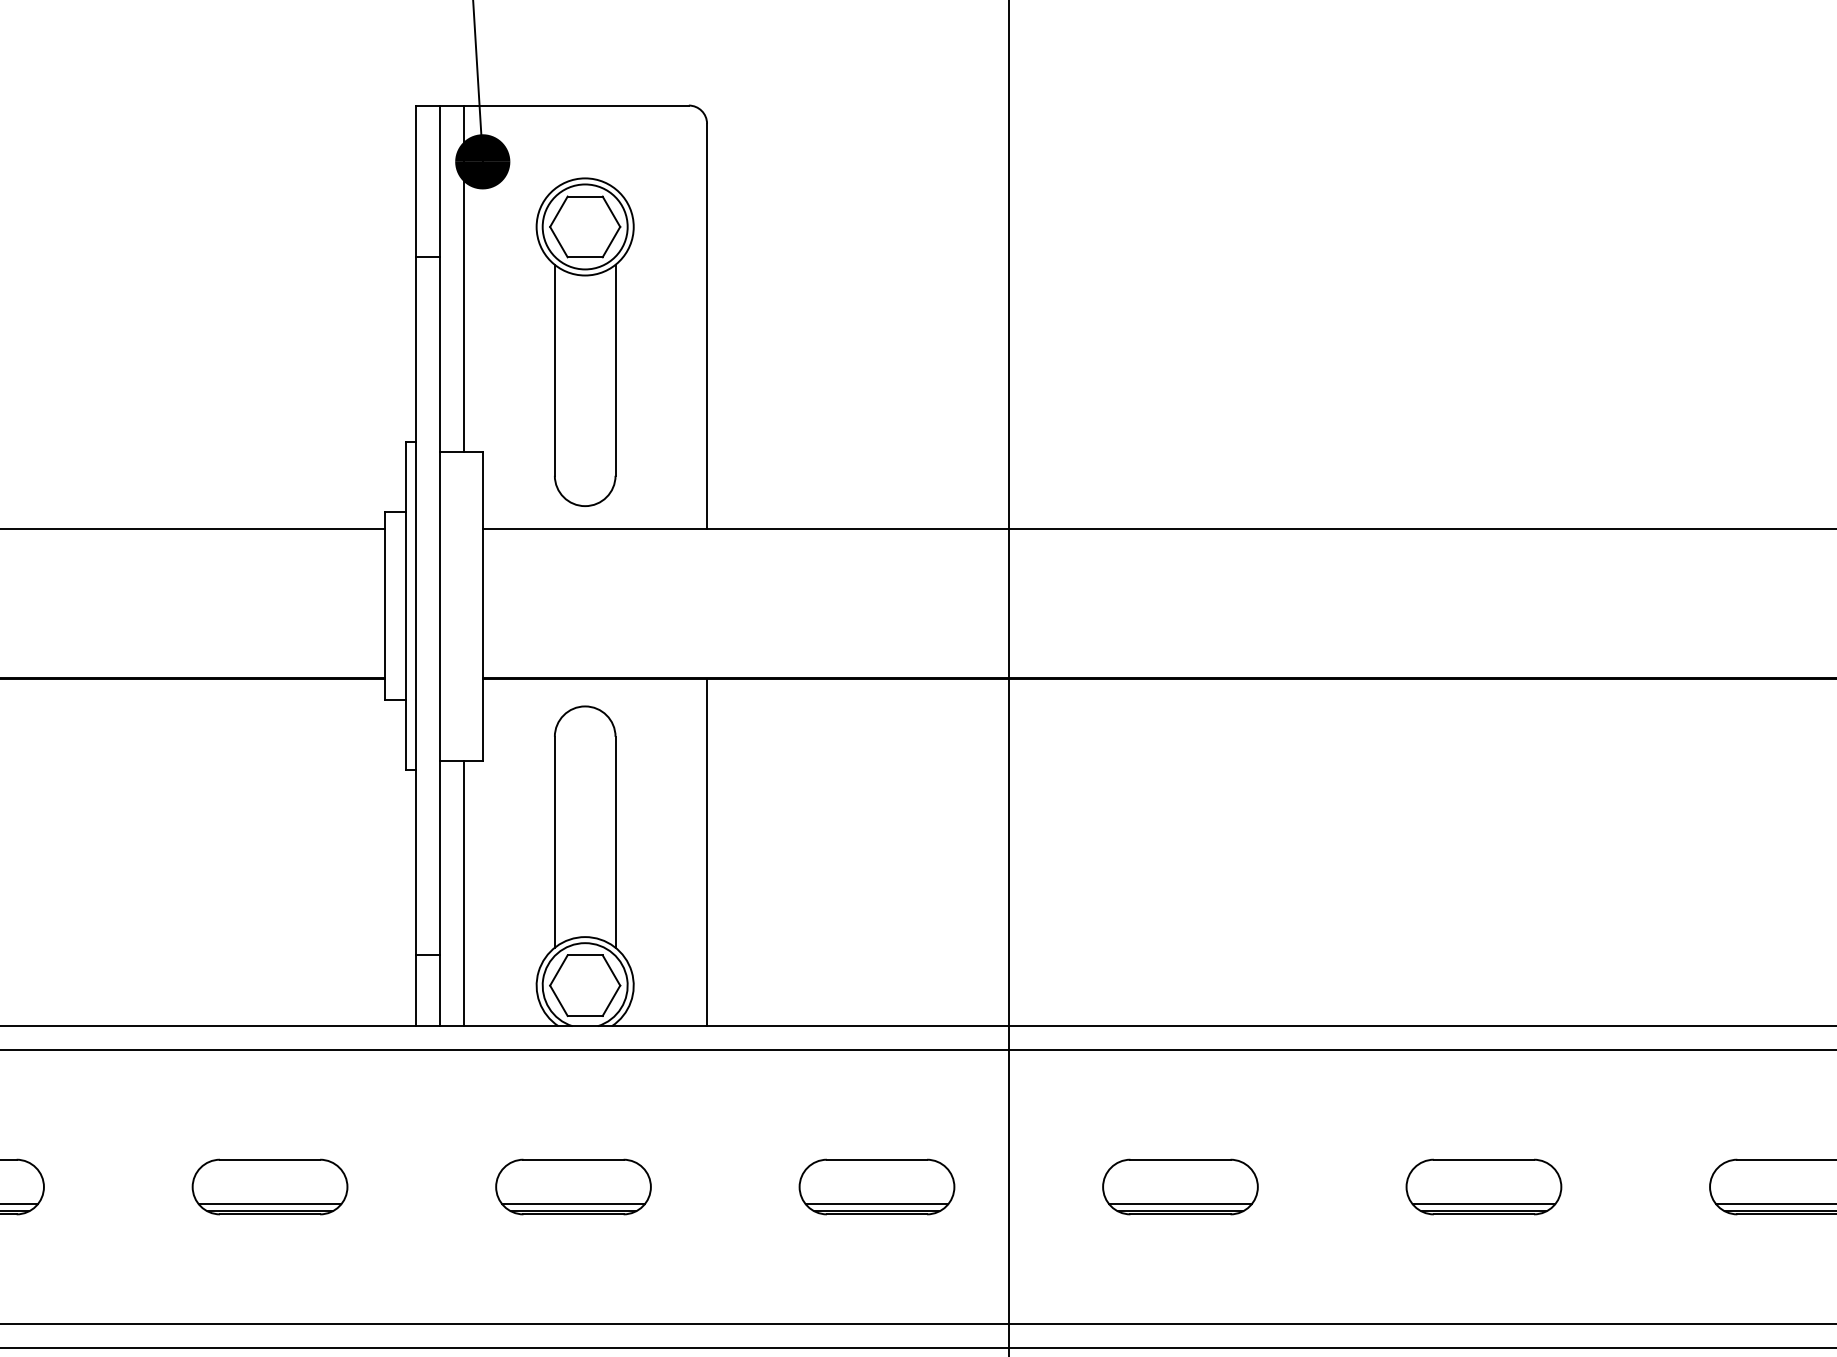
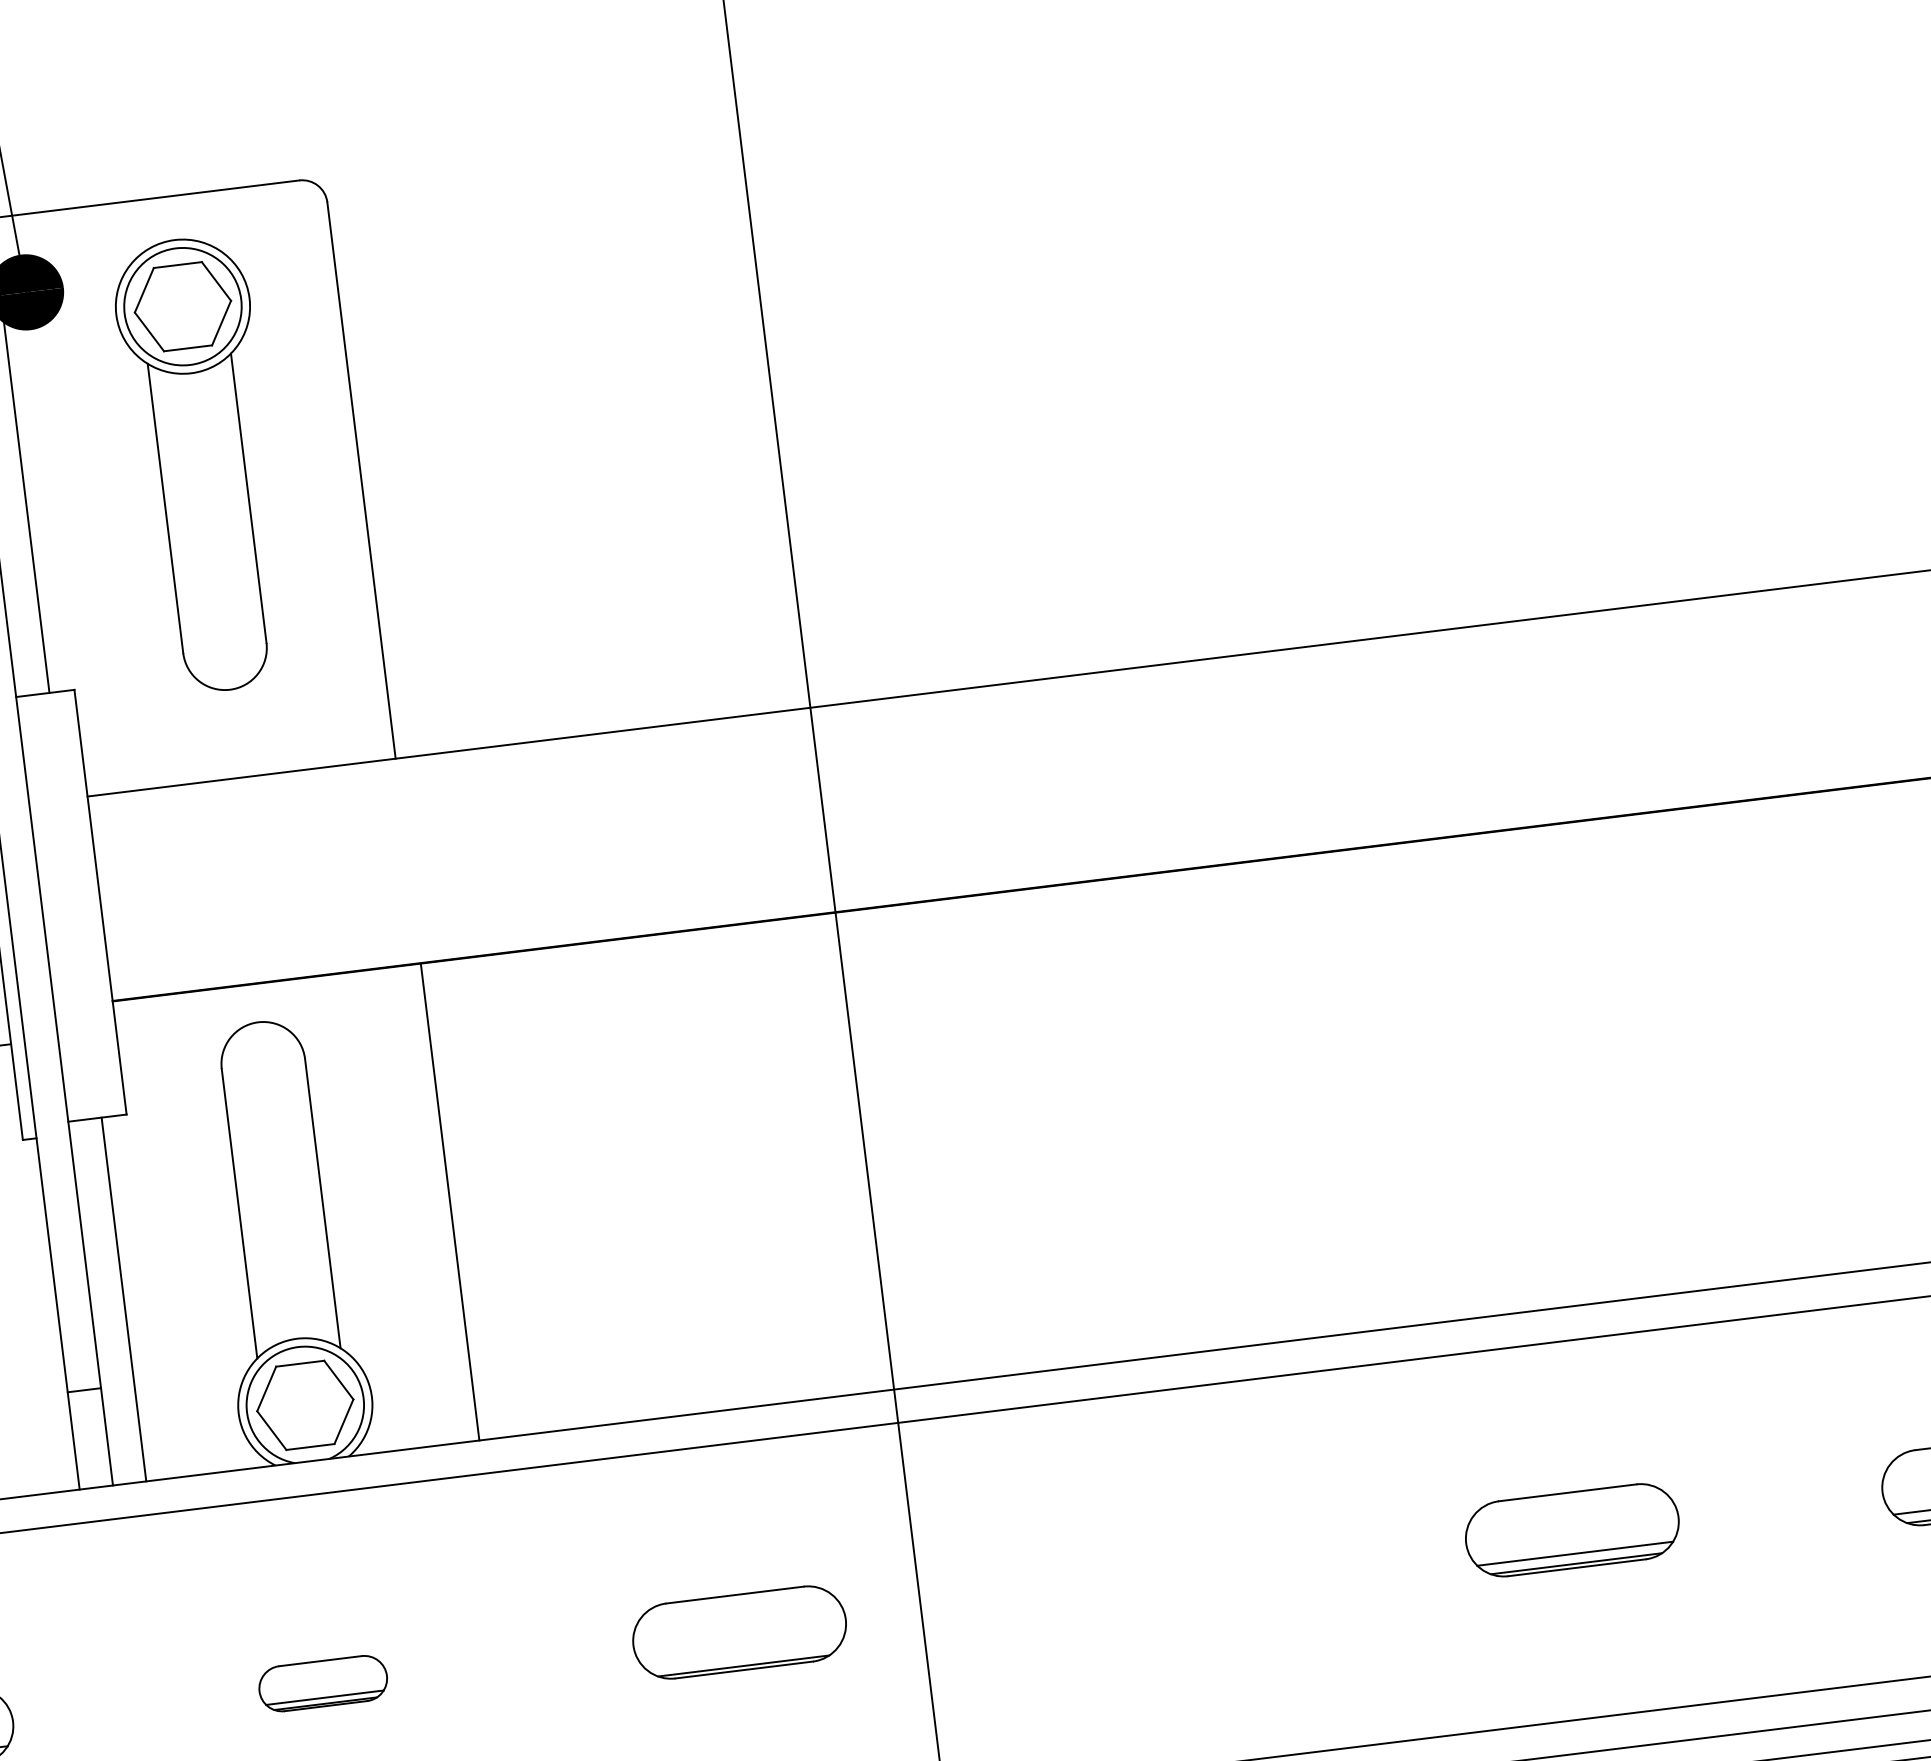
part: (584, 341) -> (201, 463), moved
part: (573, 1186) -> (323, 1682), size x0.6
part: (1180, 1186) -> (1155, 1580), removed
line: (876, 1204) -> (741, 1656), removed

